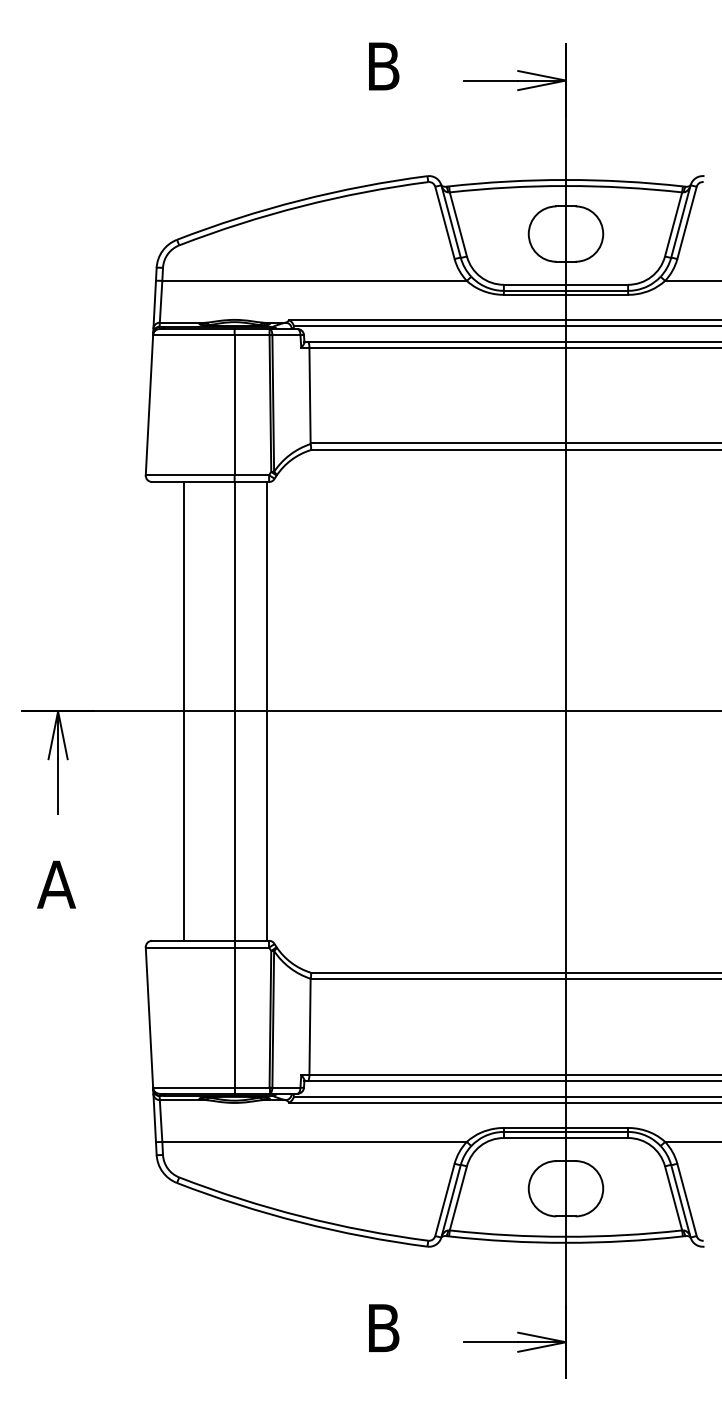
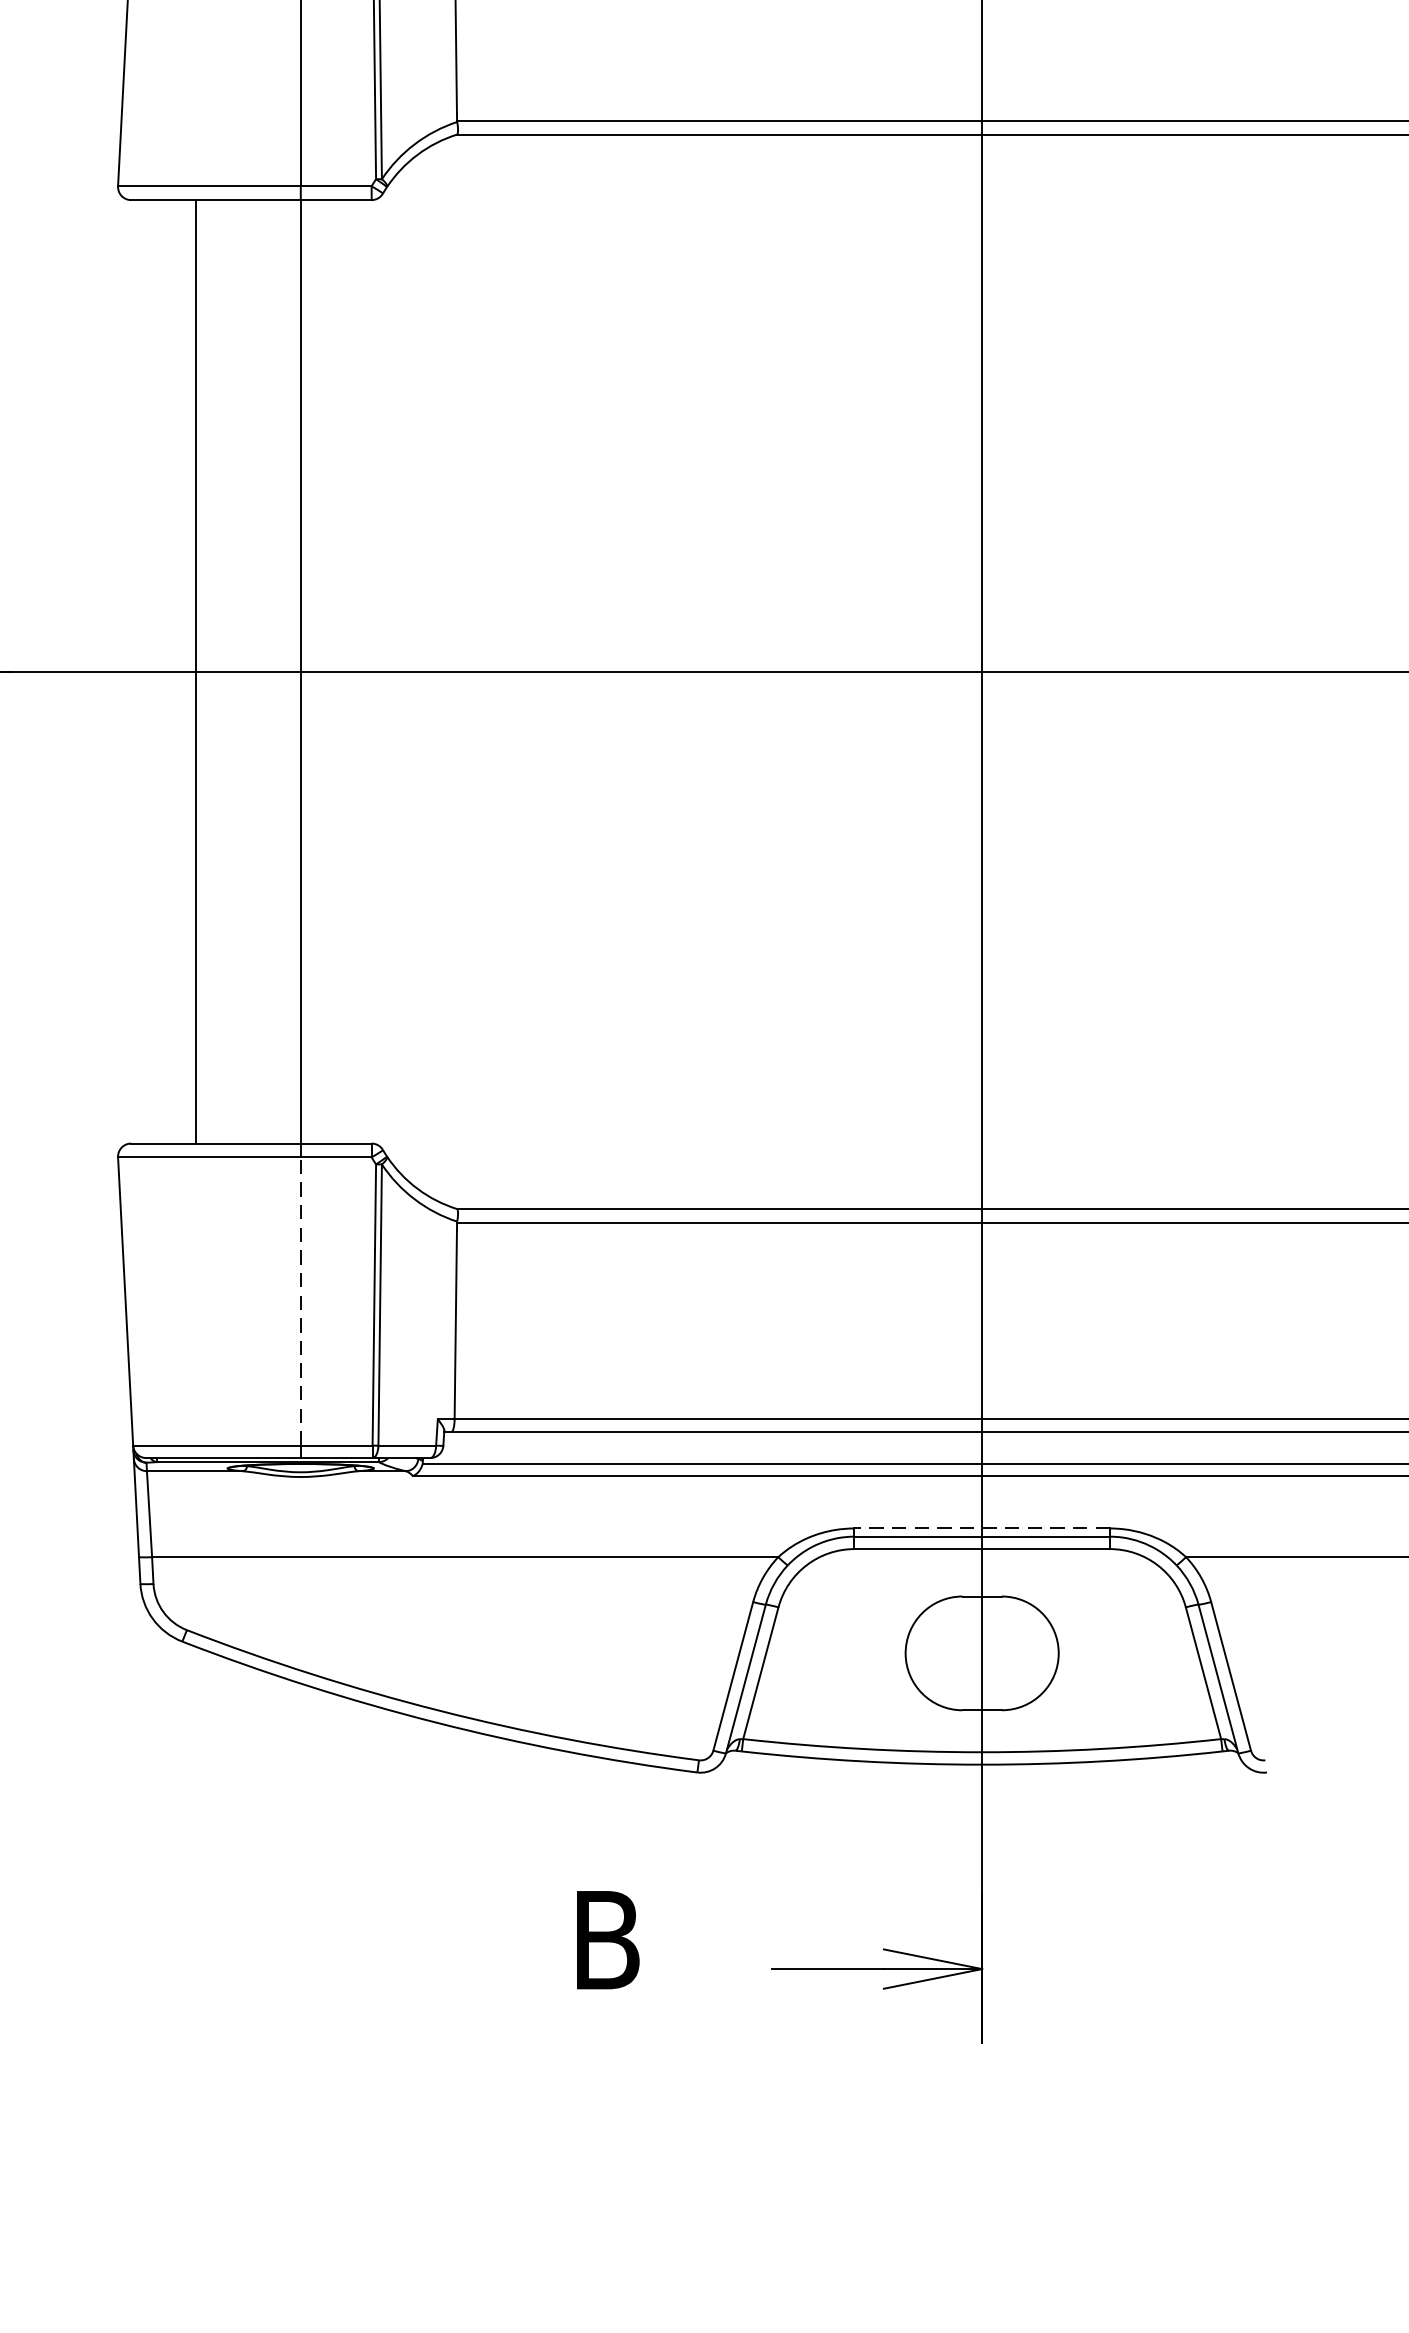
line: (266, 711) -> (366, 671), removed
line: (234, 1017) -> (300, 1301), solid -> dashed
line: (565, 1127) -> (981, 1527), solid -> dashed

